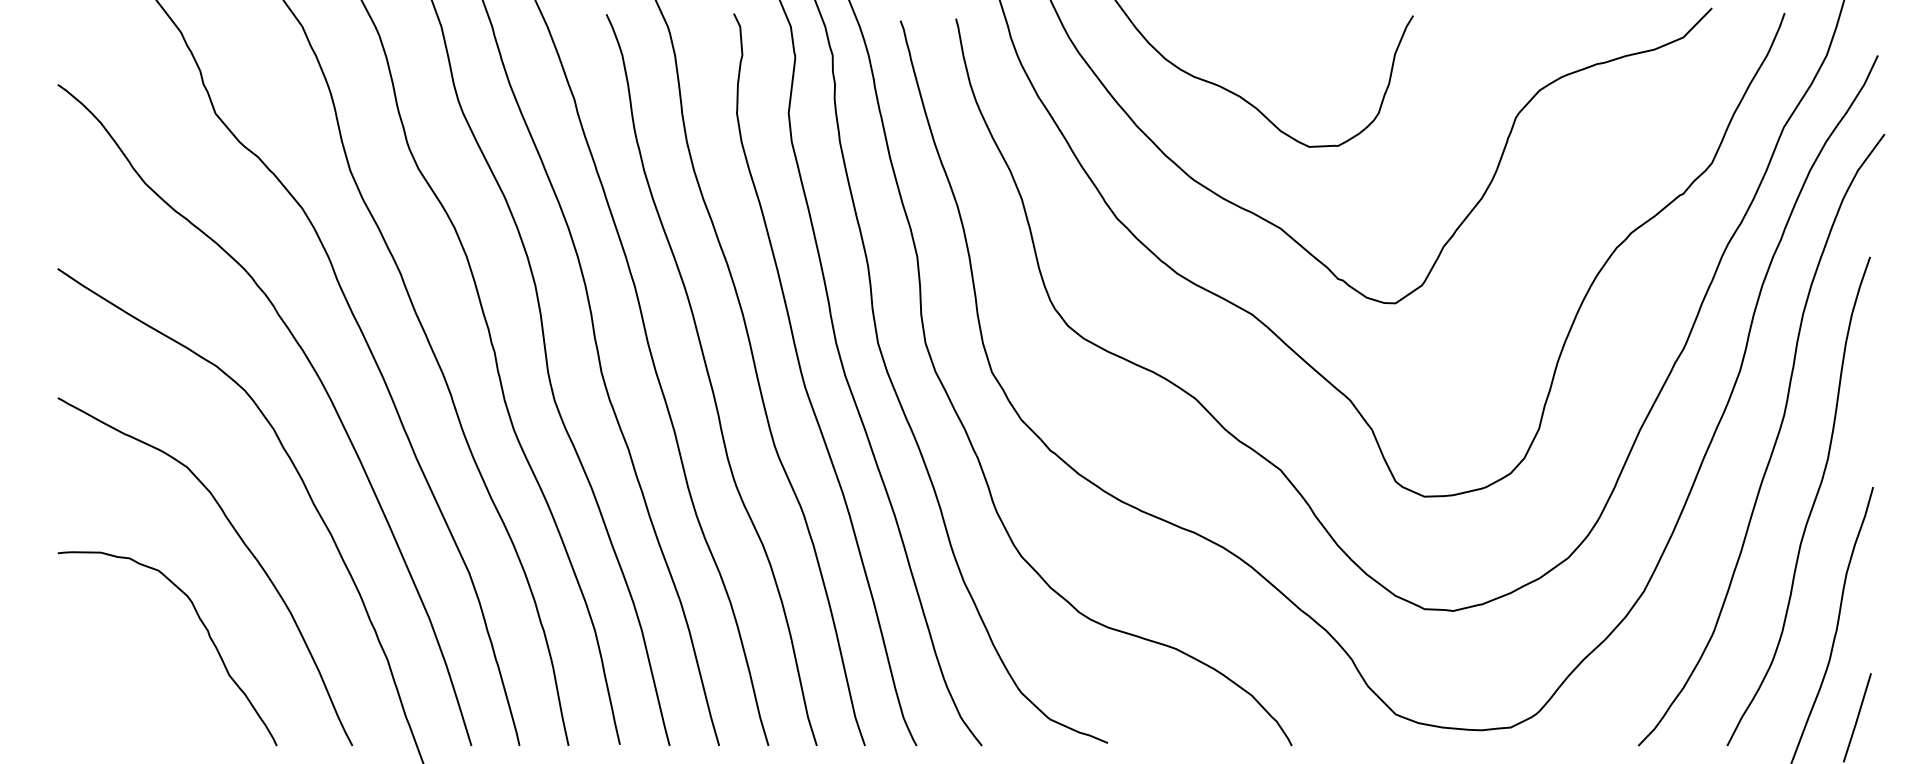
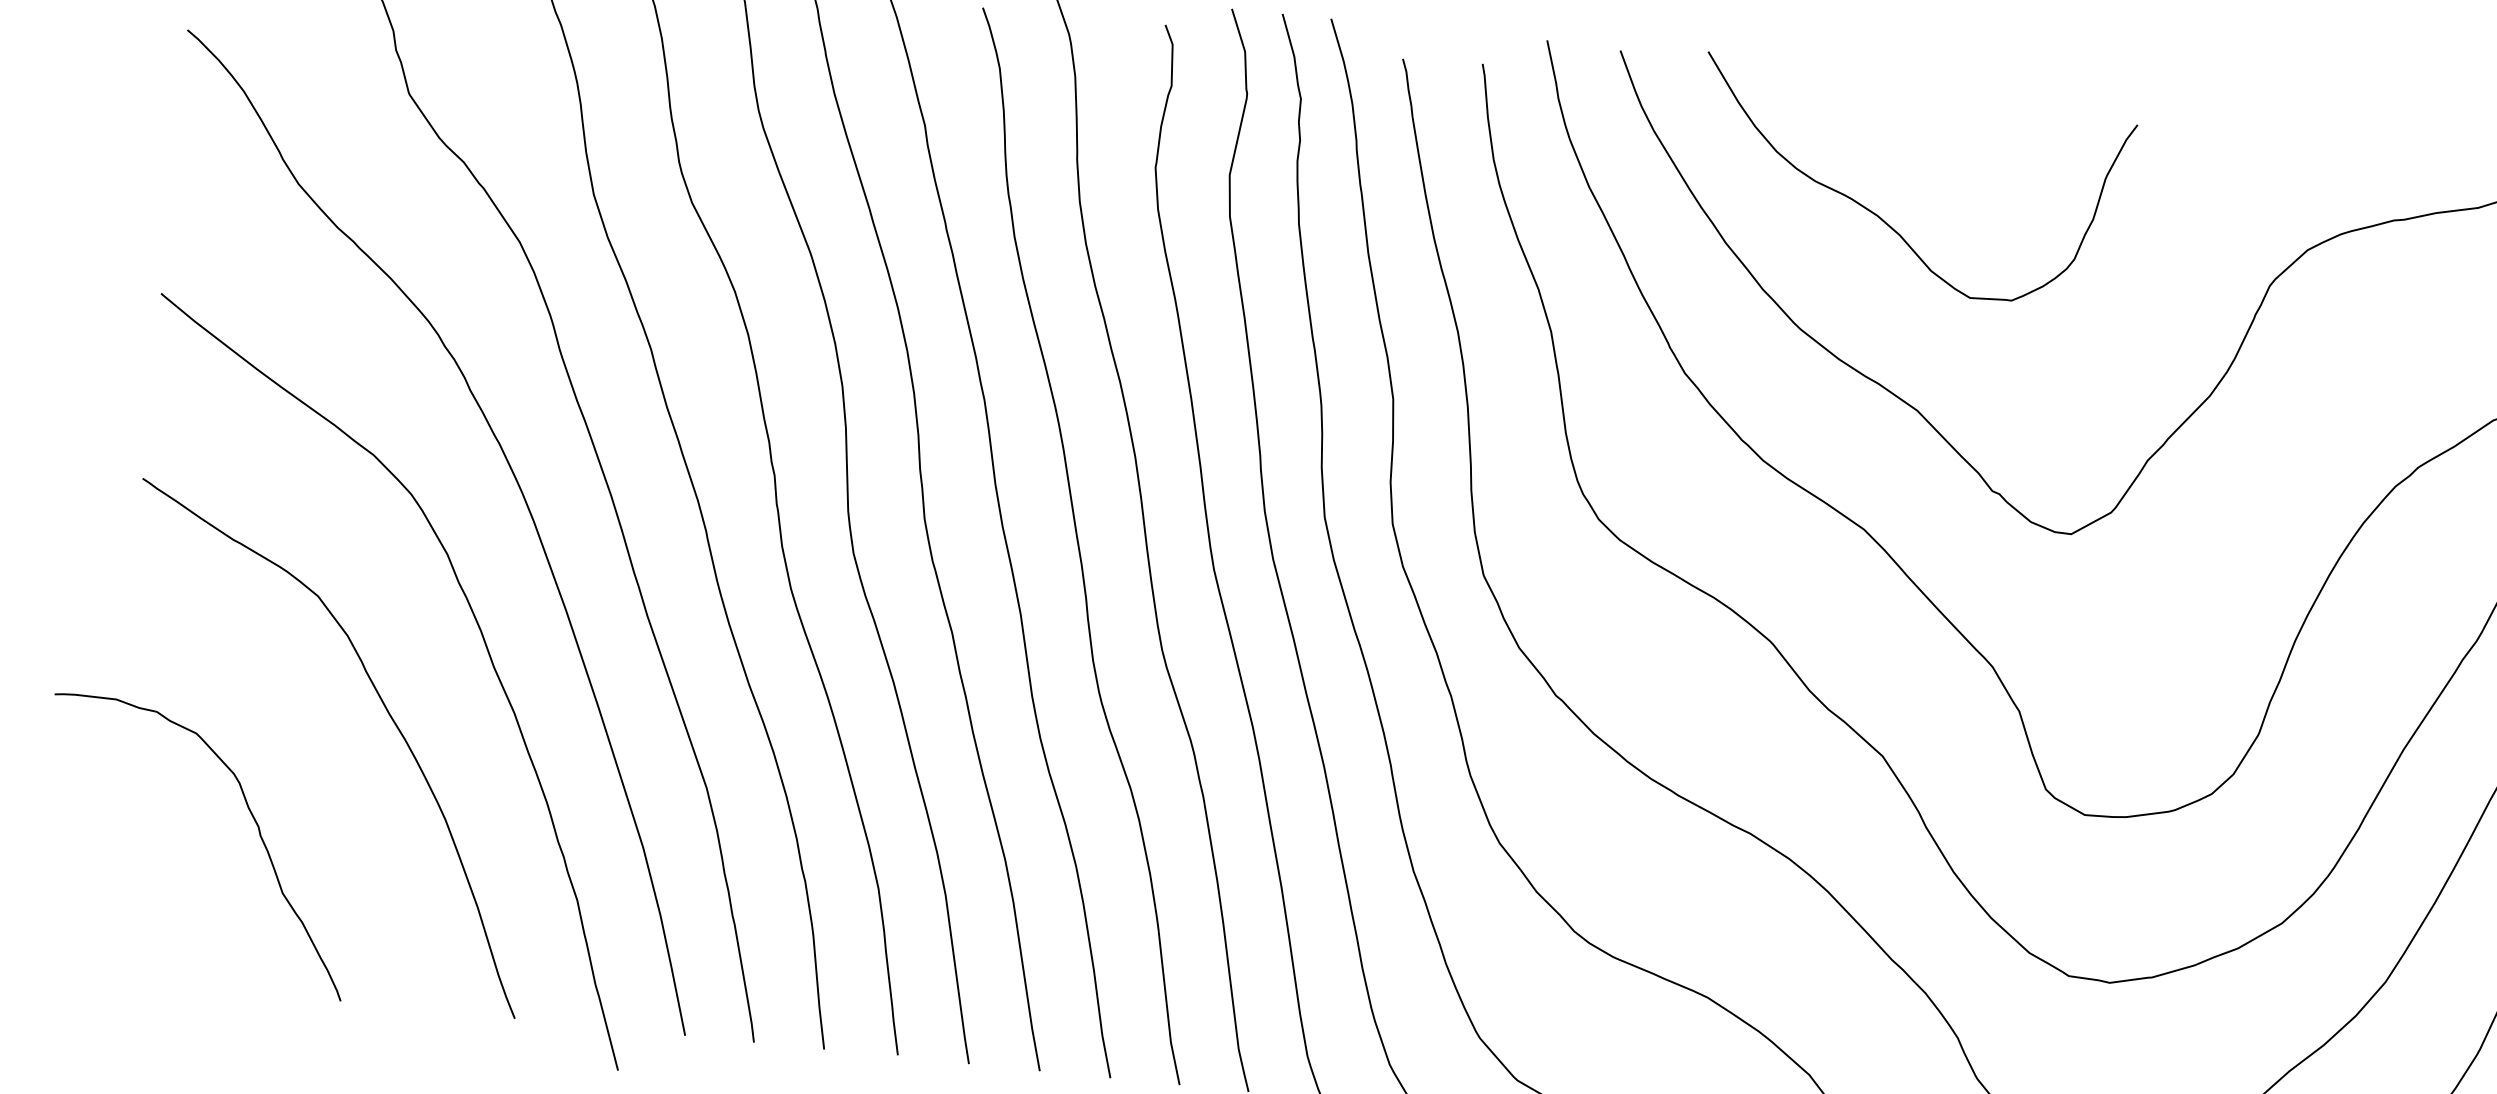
curve: (202, 624) -> (251, 816), moved

